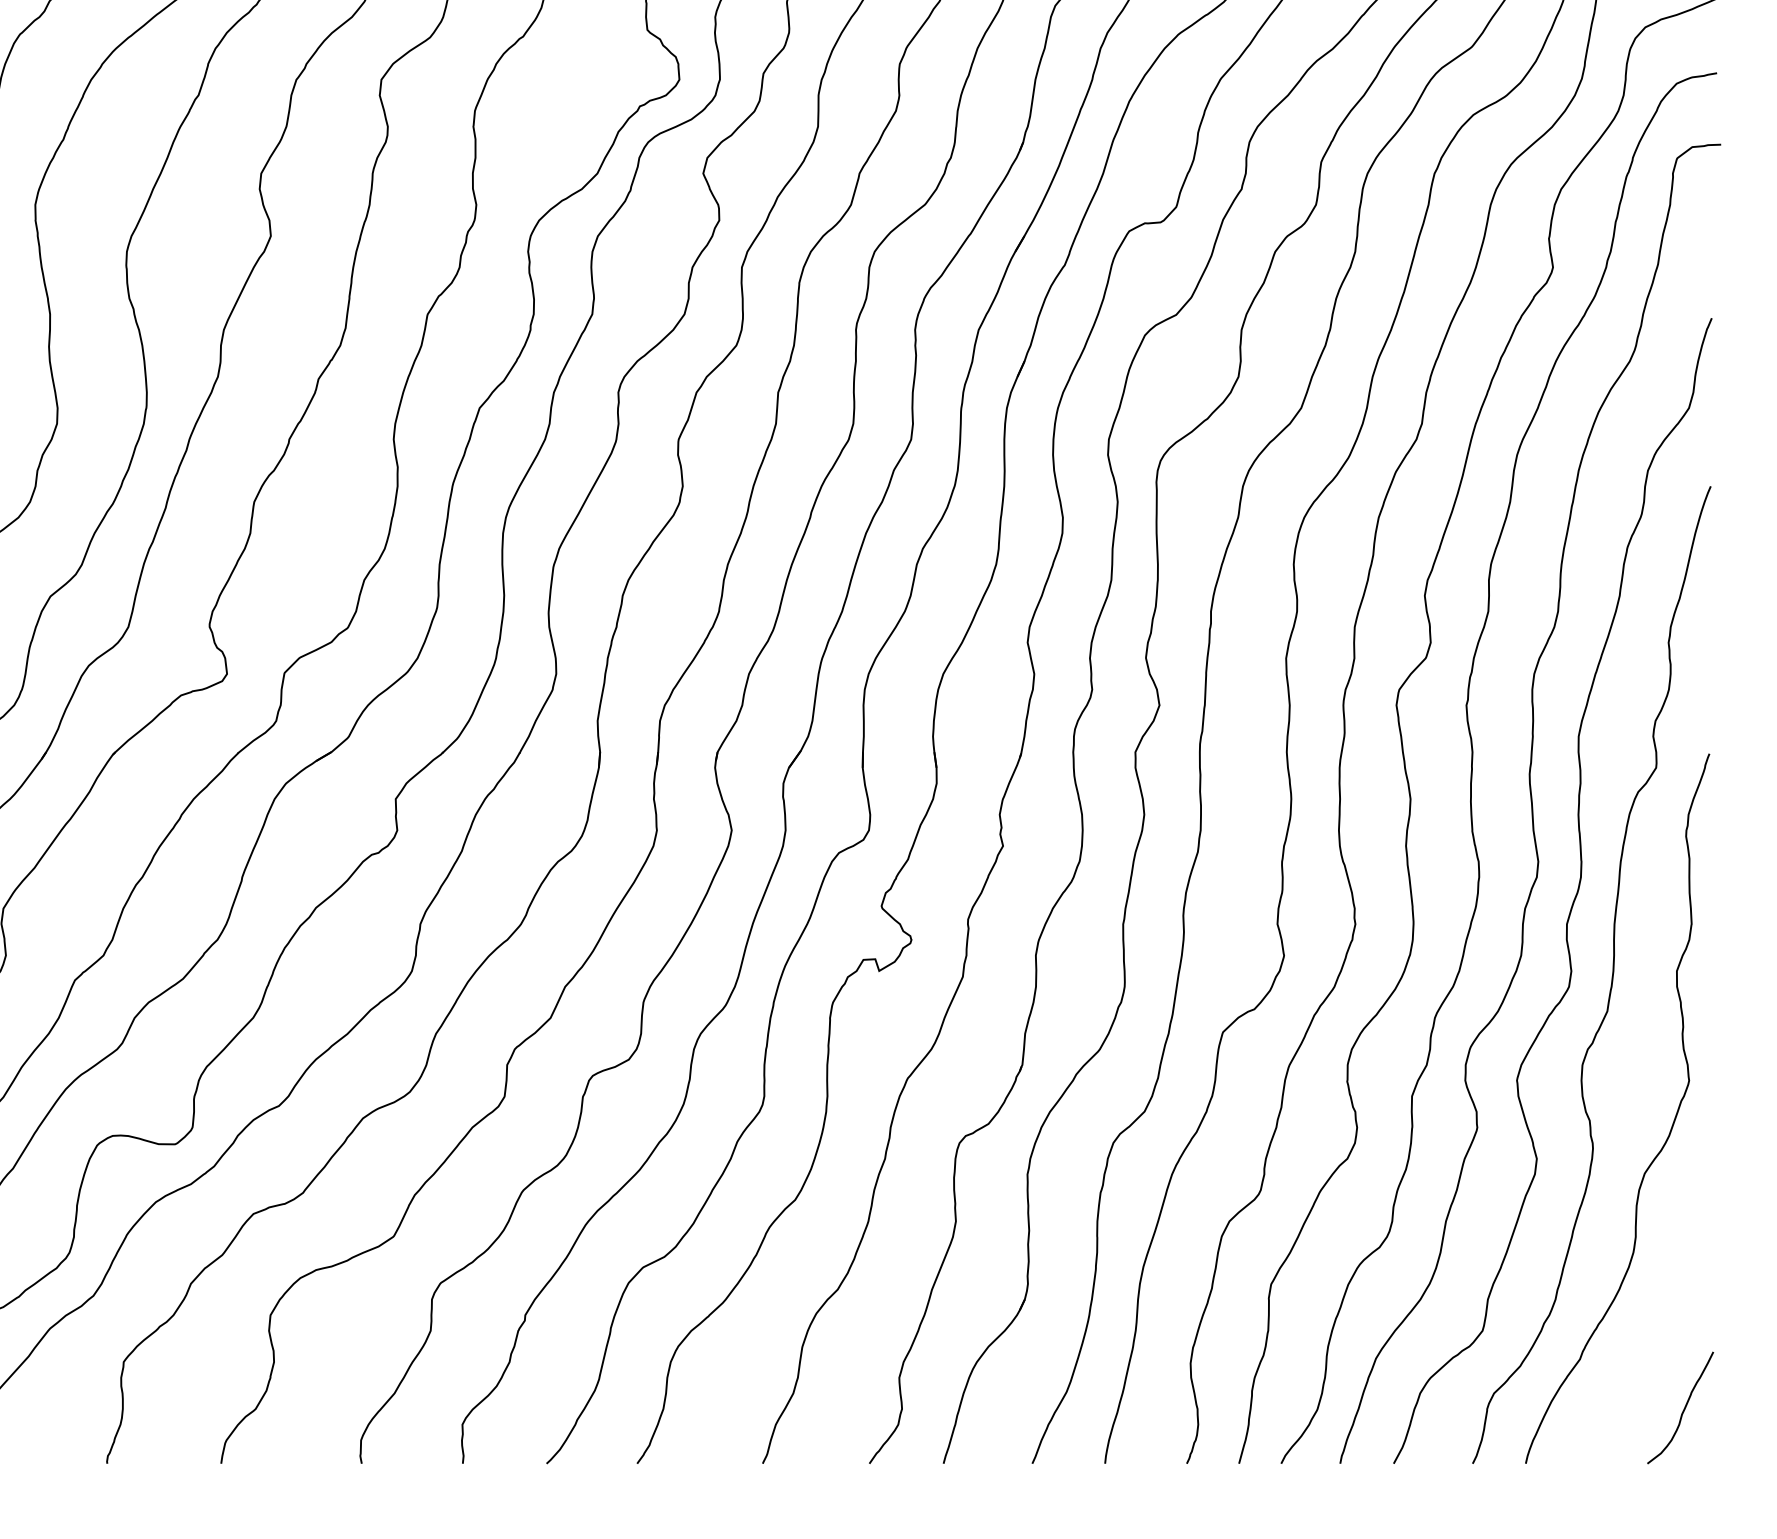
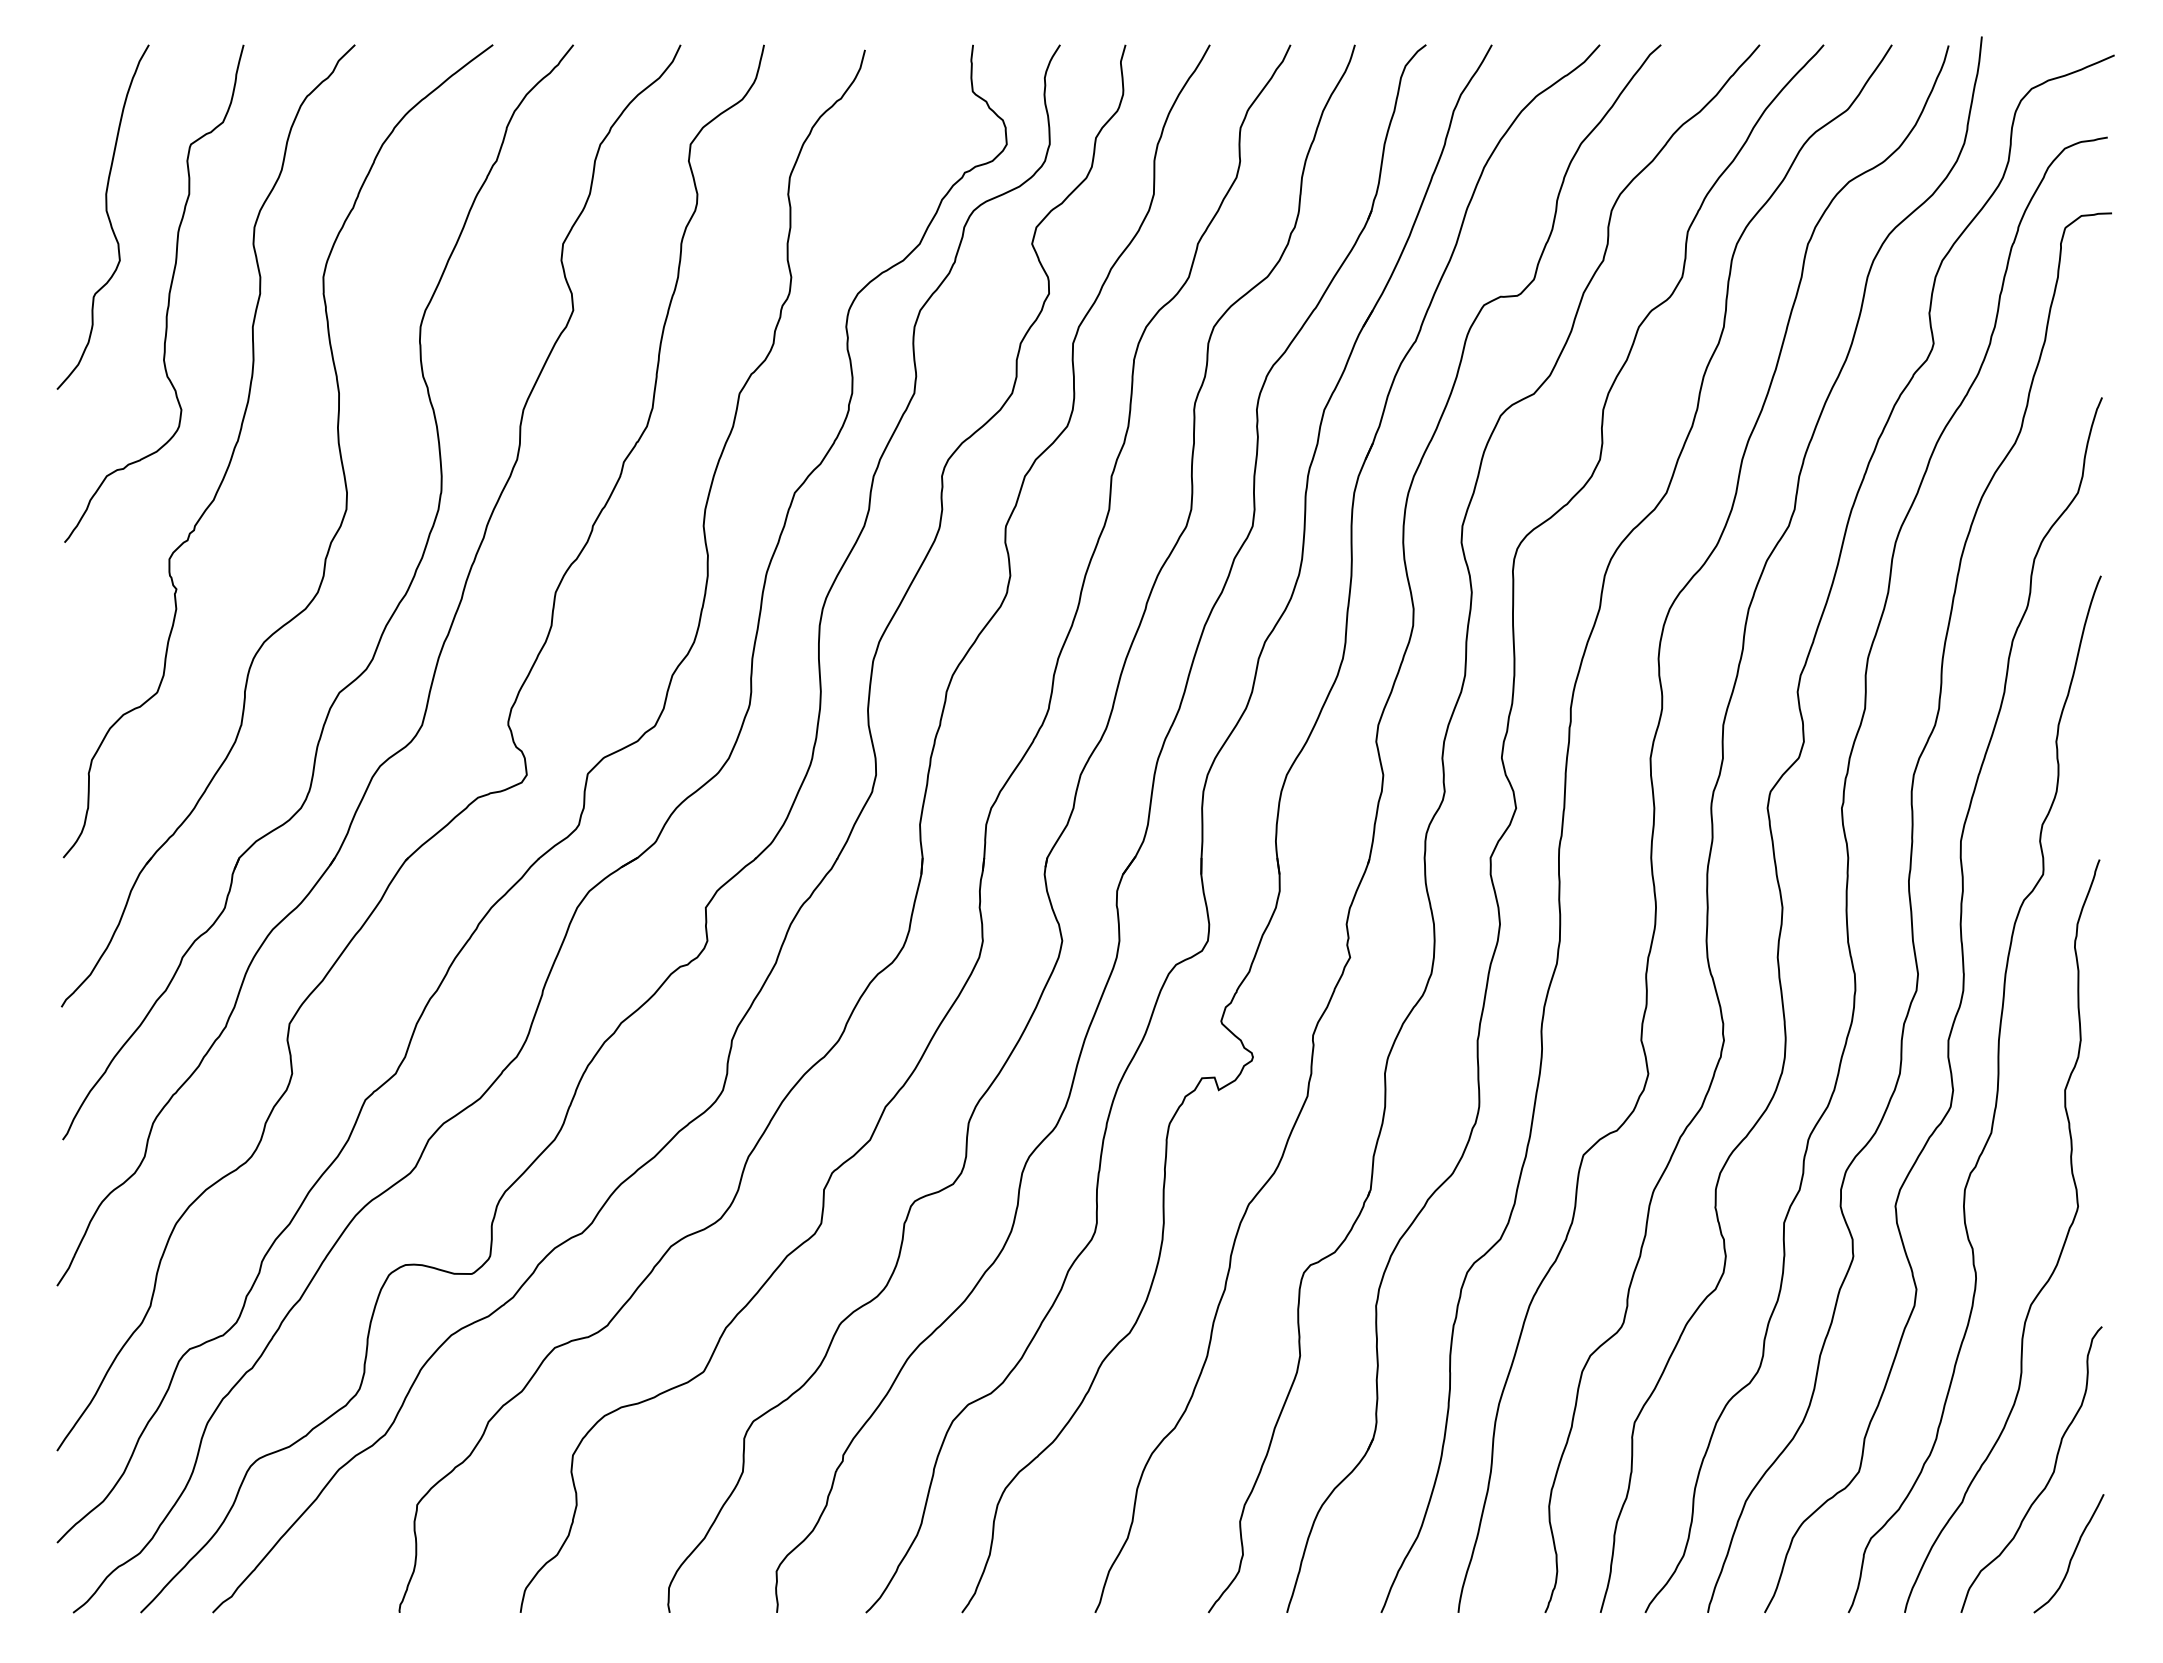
curve: (1662, 1336) -> (2049, 1477), added

